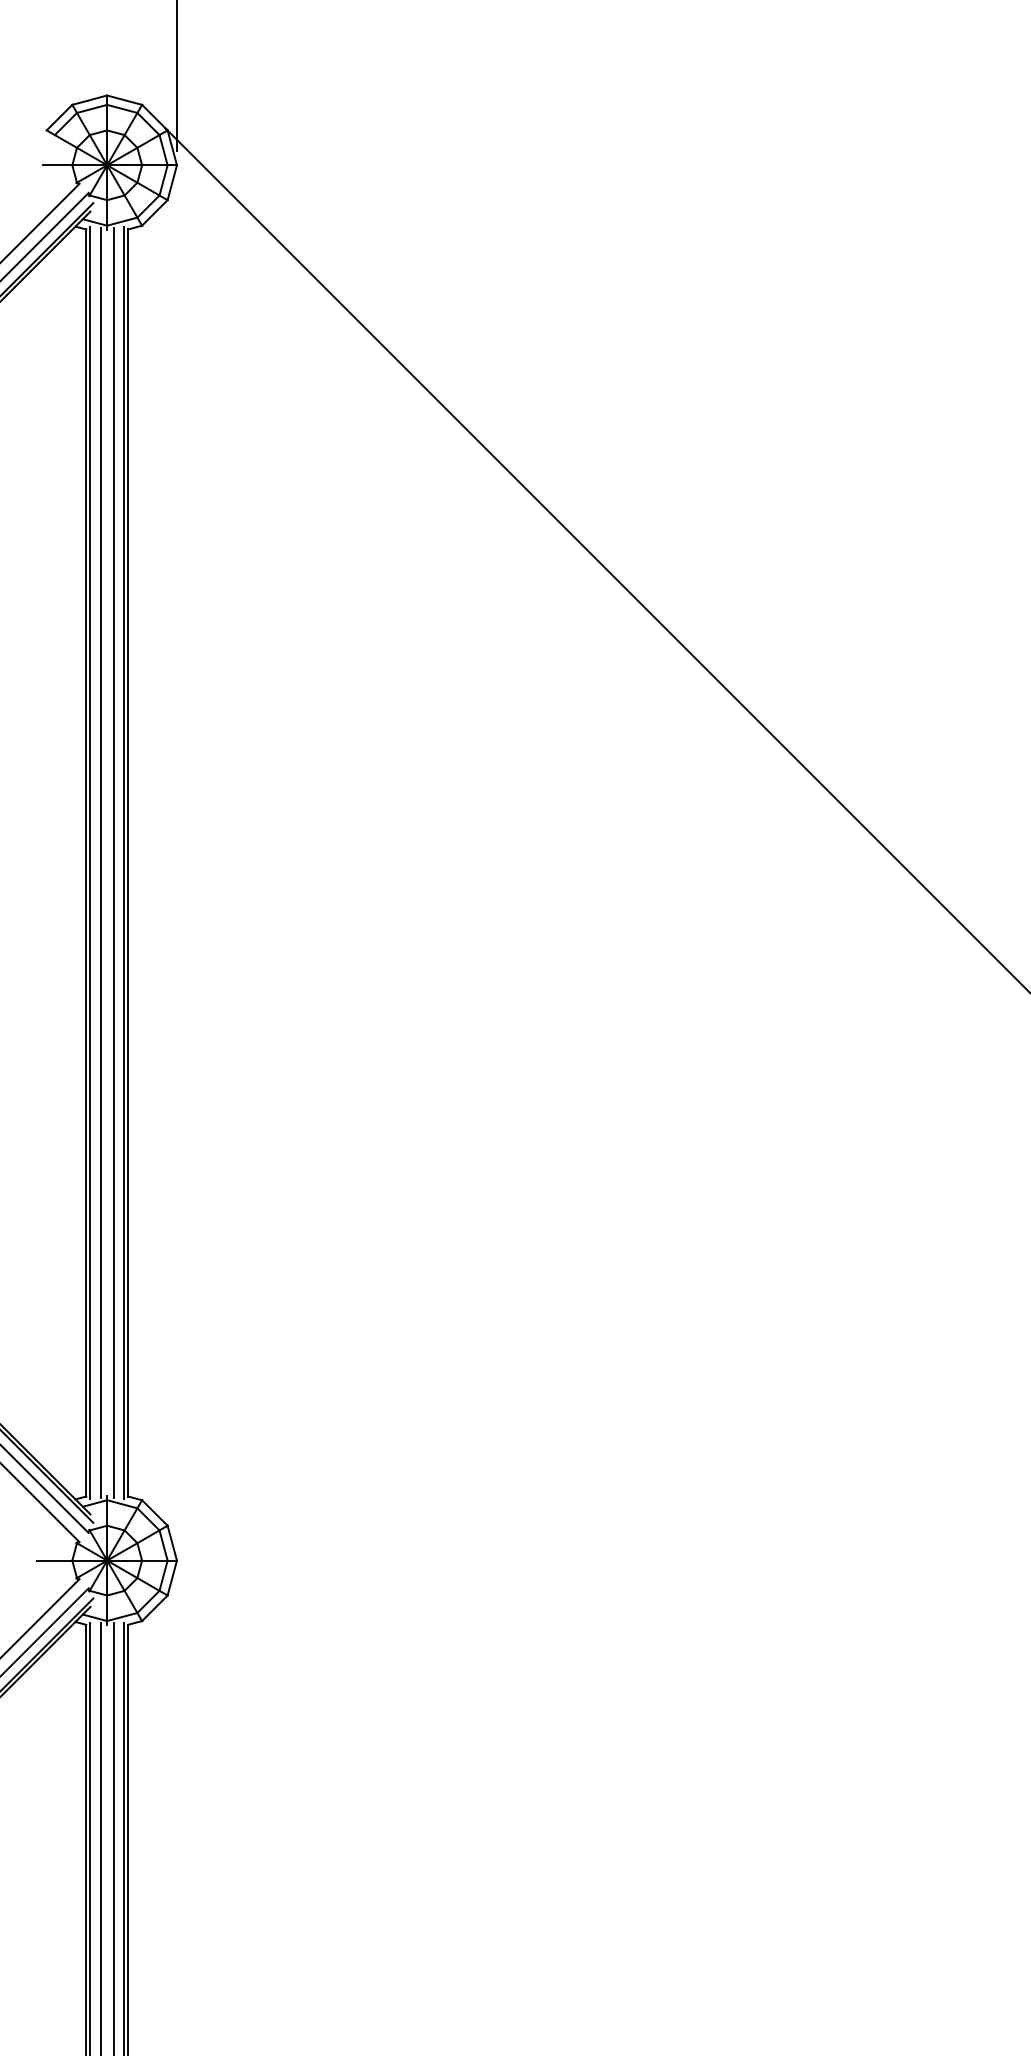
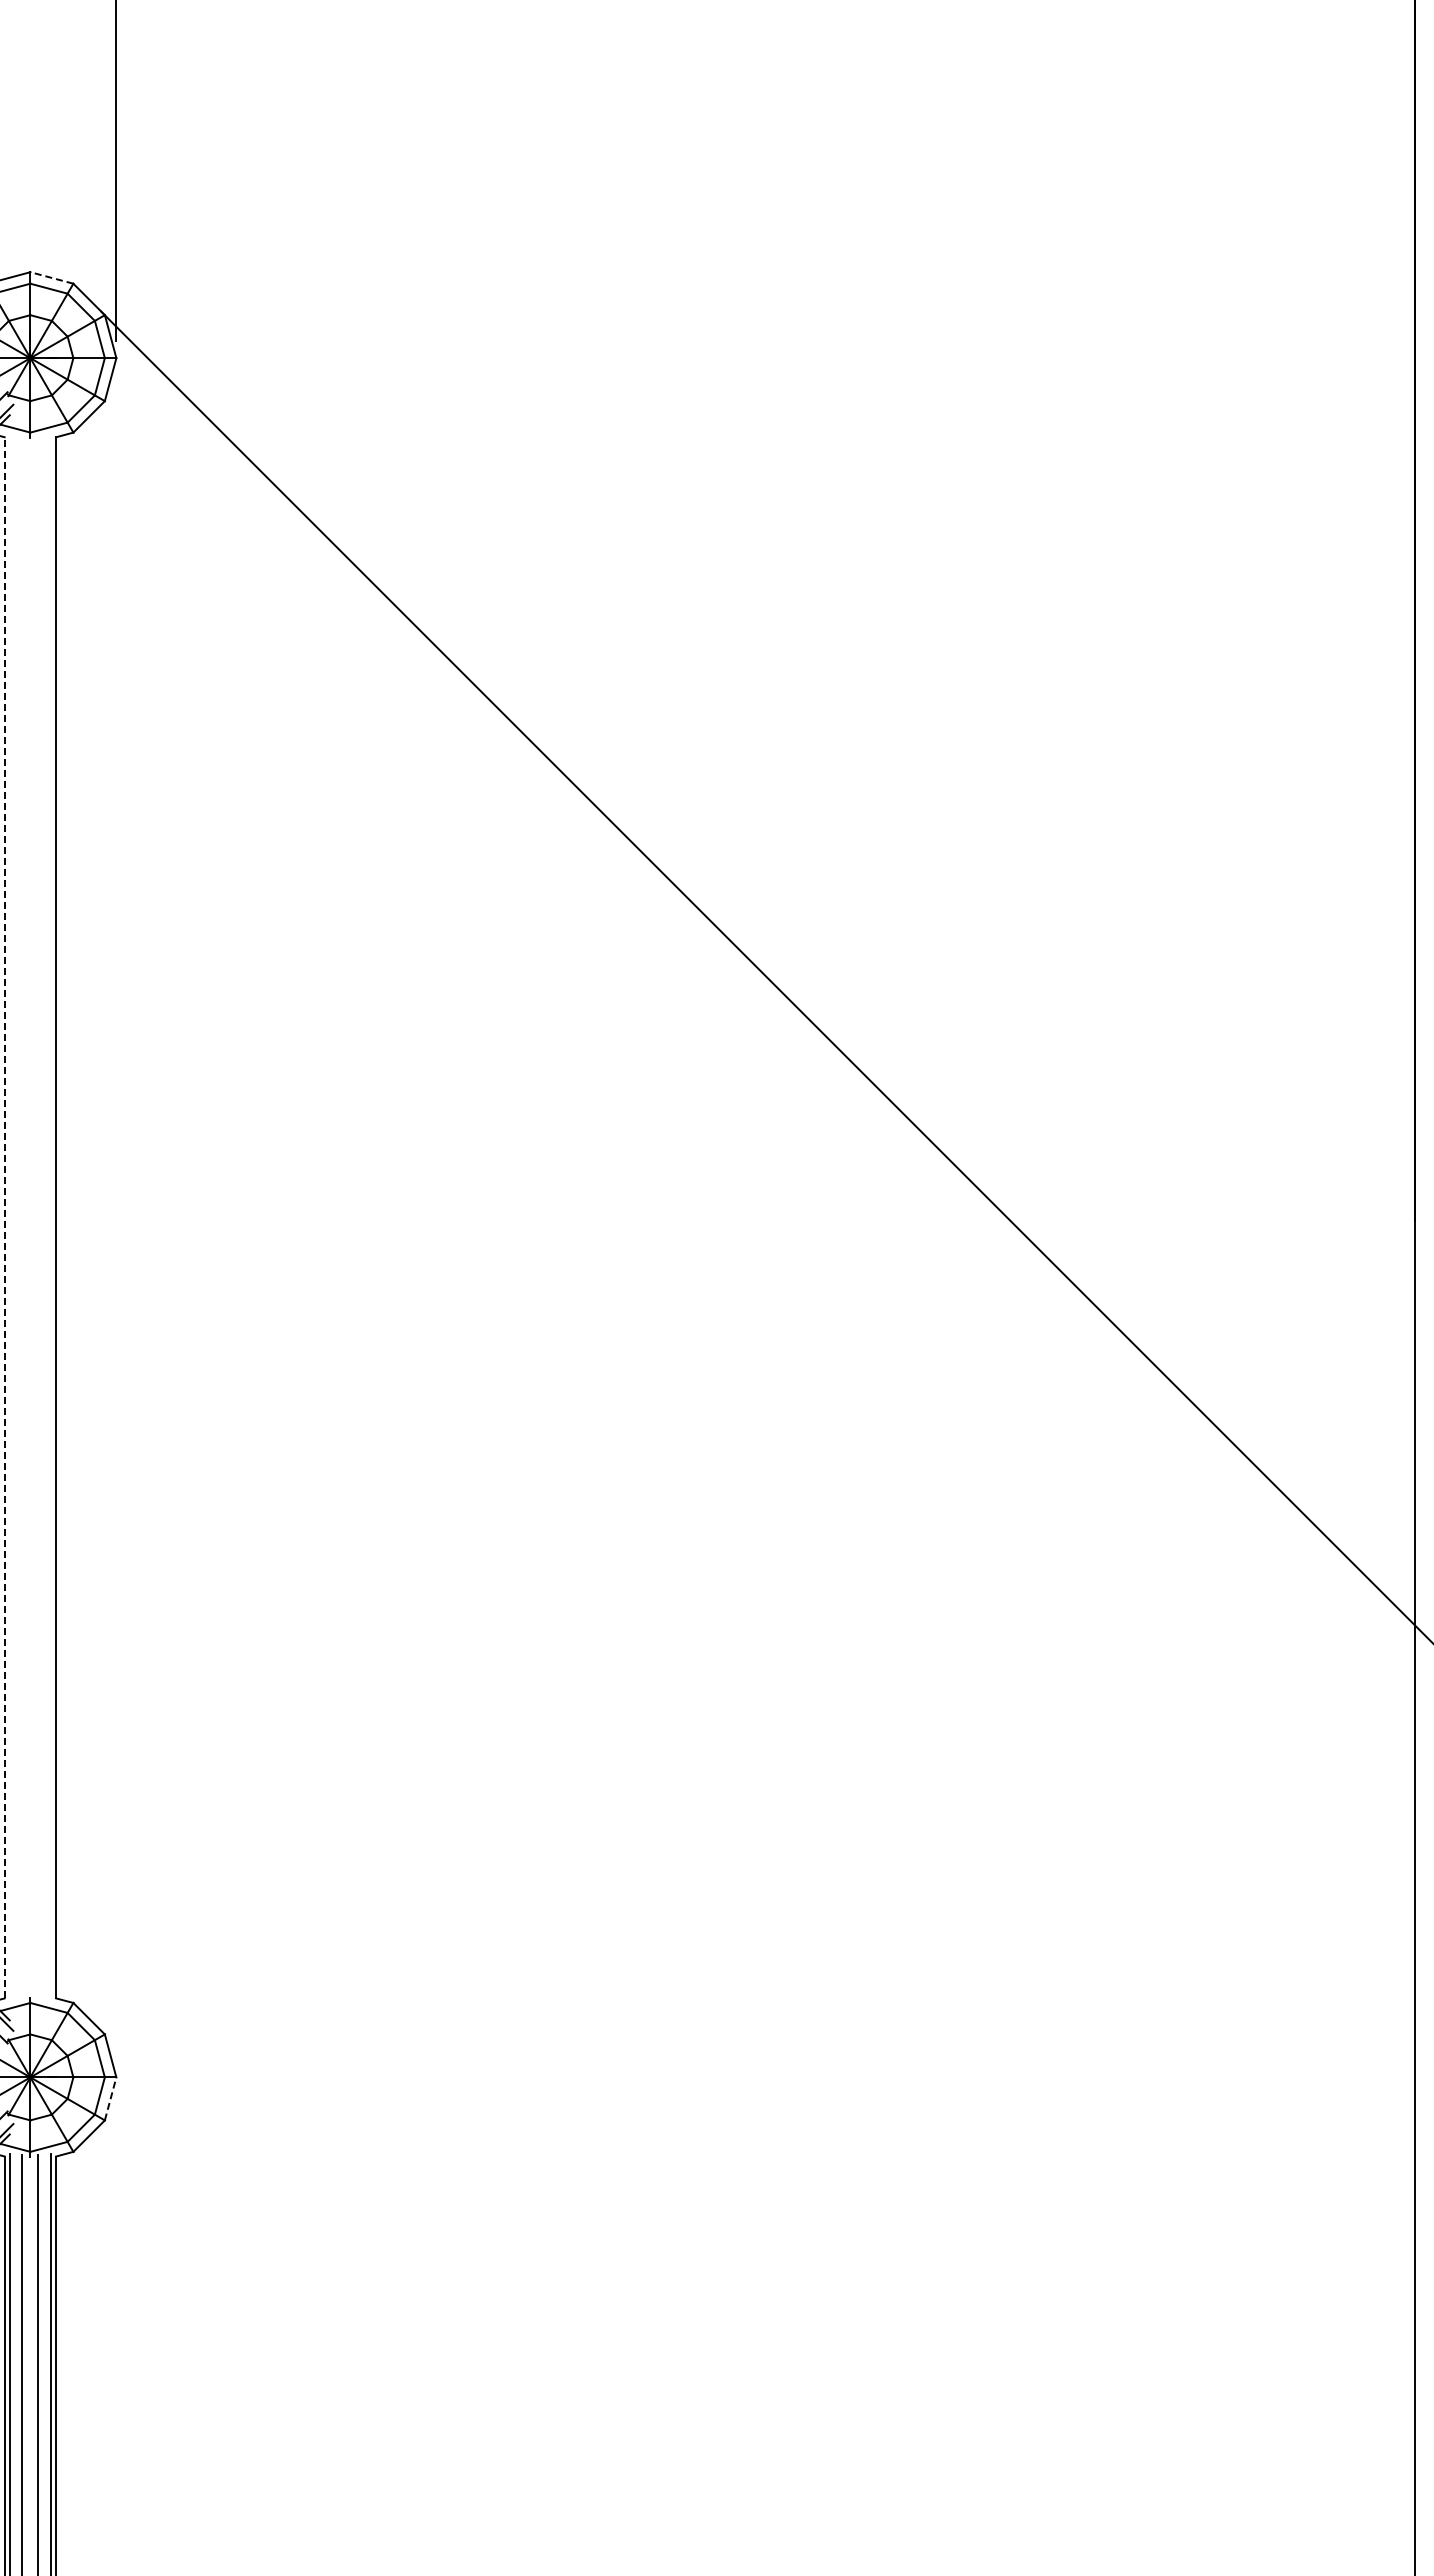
line: (124, 99) -> (51, 277), solid -> dashed
line: (86, 862) -> (4, 1217), solid -> dashed
line: (90, 862) -> (9, 1217), removed
line: (100, 862) -> (22, 1217), removed
line: (113, 862) -> (38, 1217), removed
line: (124, 862) -> (51, 1217), removed
line: (172, 1577) -> (110, 2098), solid -> dashed

